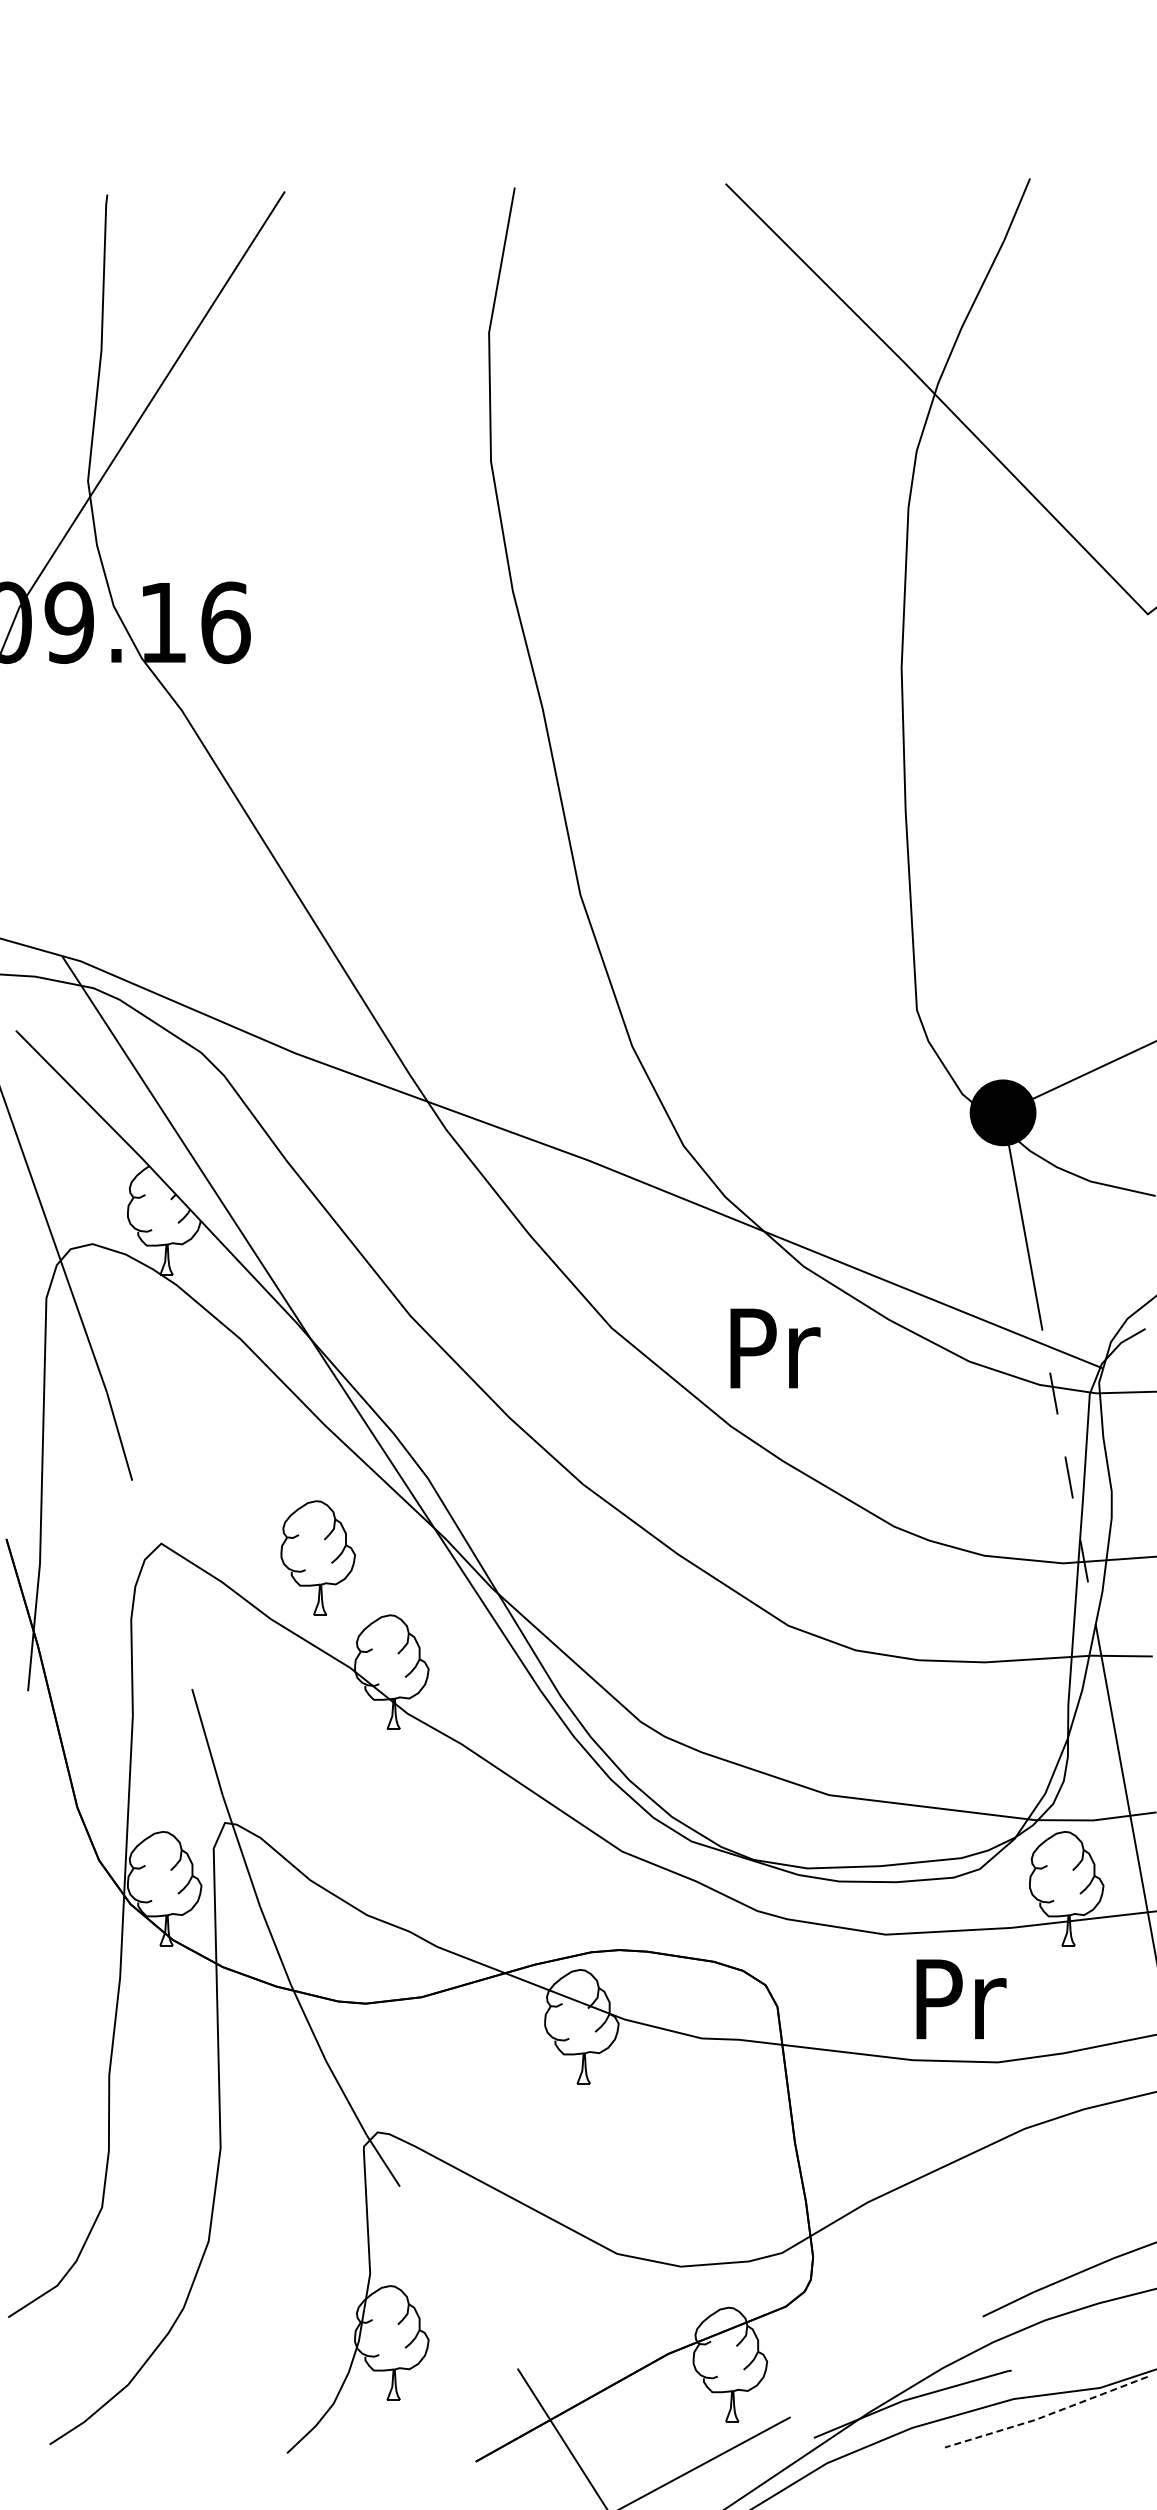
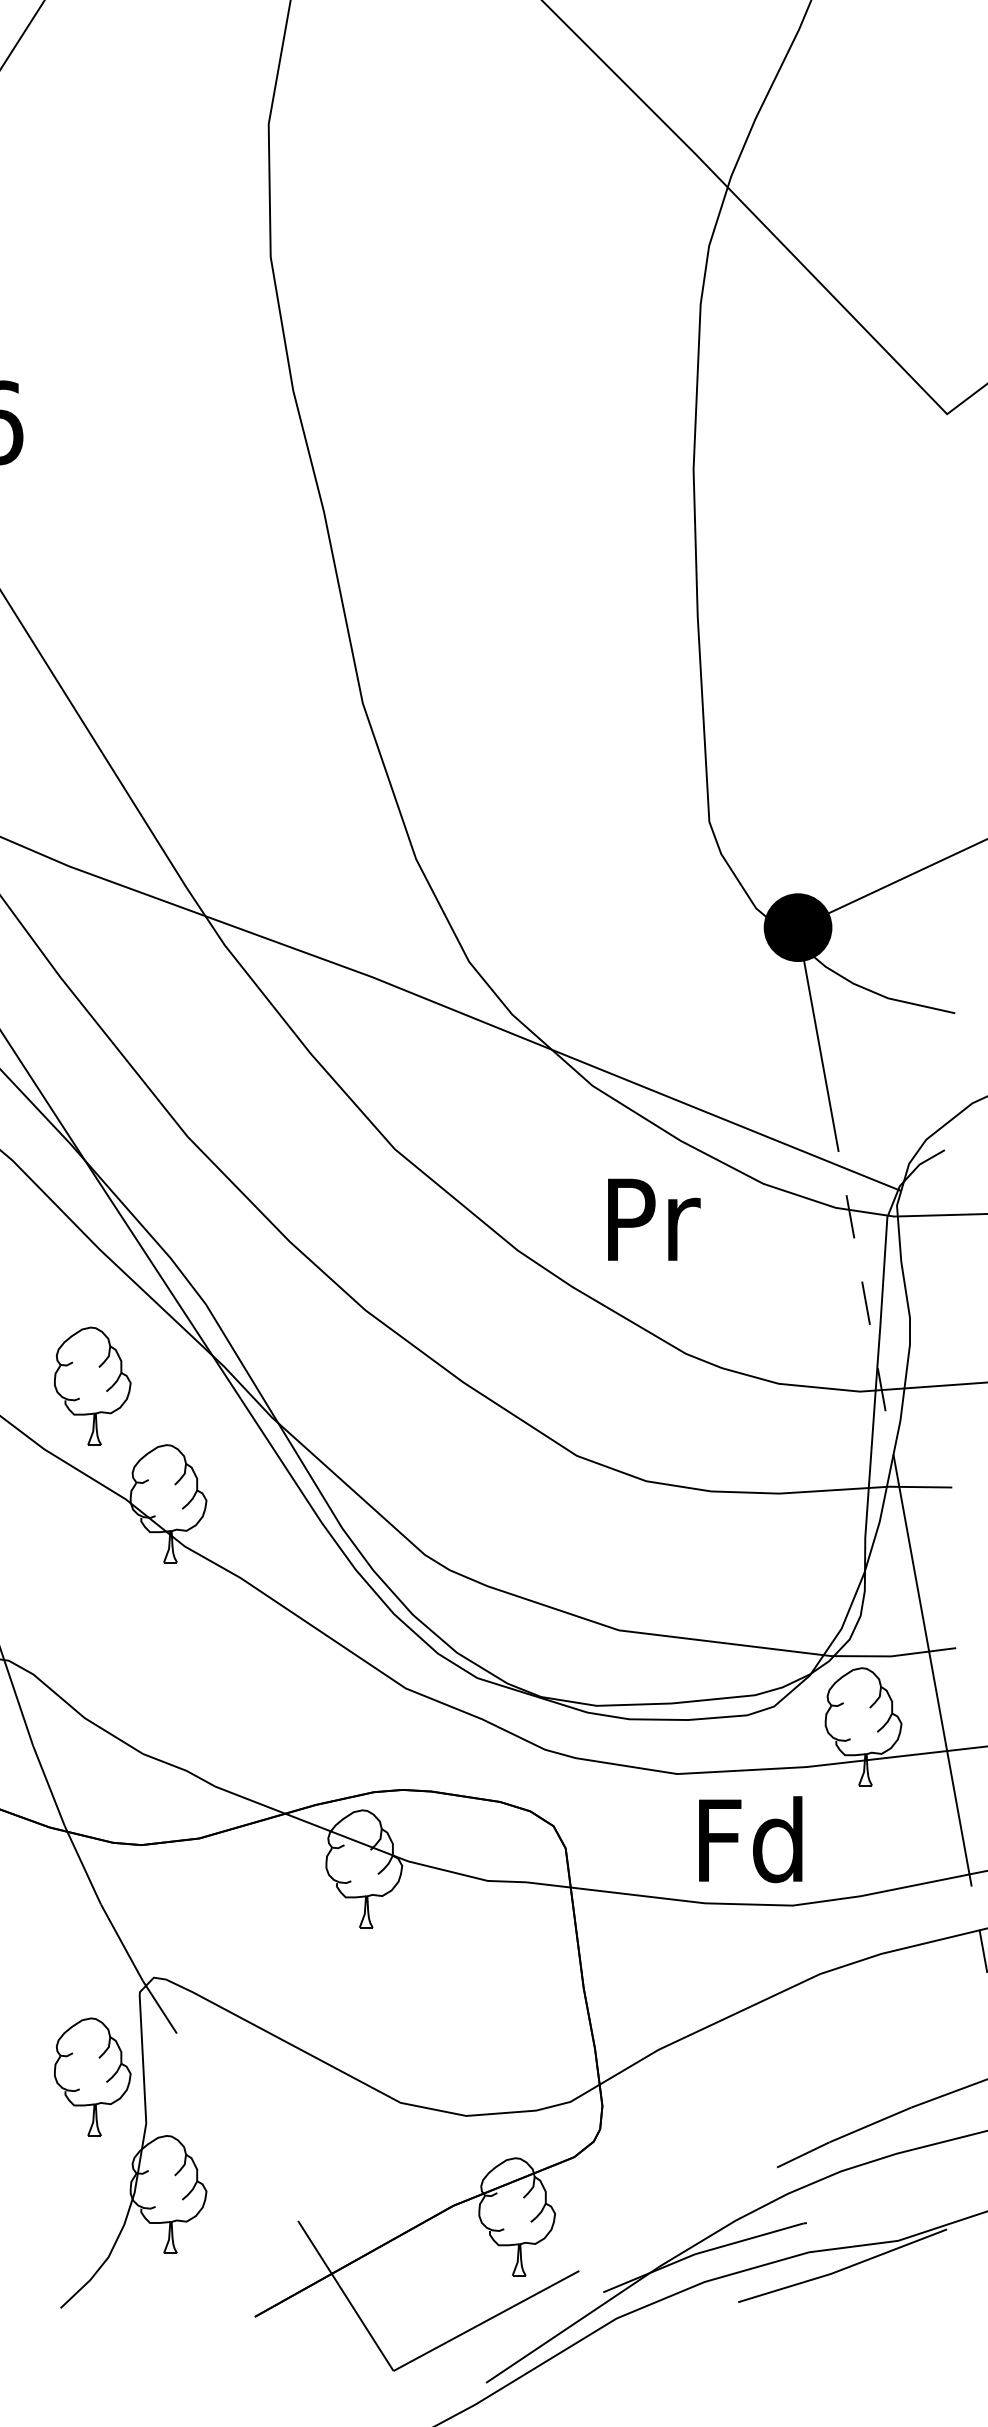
text: (775, 1348) -> (654, 1219), moved
text: (957, 1998) -> (751, 1839), Pr -> Fd
part: (317, 2228) -> (91, 2076), added
line: (1046, 2415) -> (842, 2269), dashed -> solid

